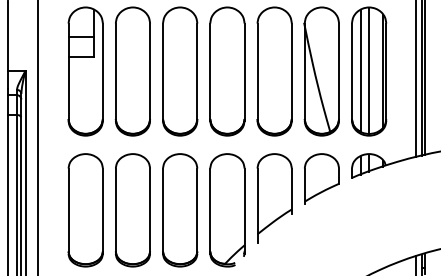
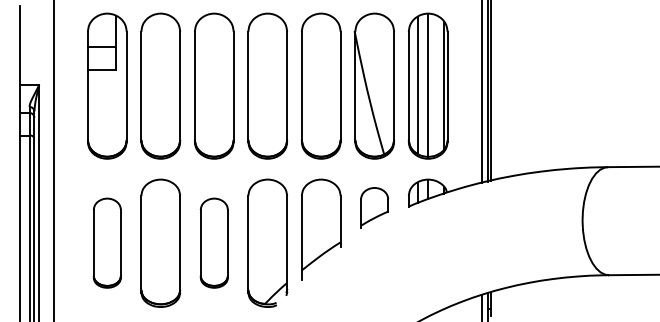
part: (321, 178) -> (374, 207), size x0.7
part: (85, 209) -> (107, 242), size x0.7
part: (180, 209) -> (214, 242), size x0.7

